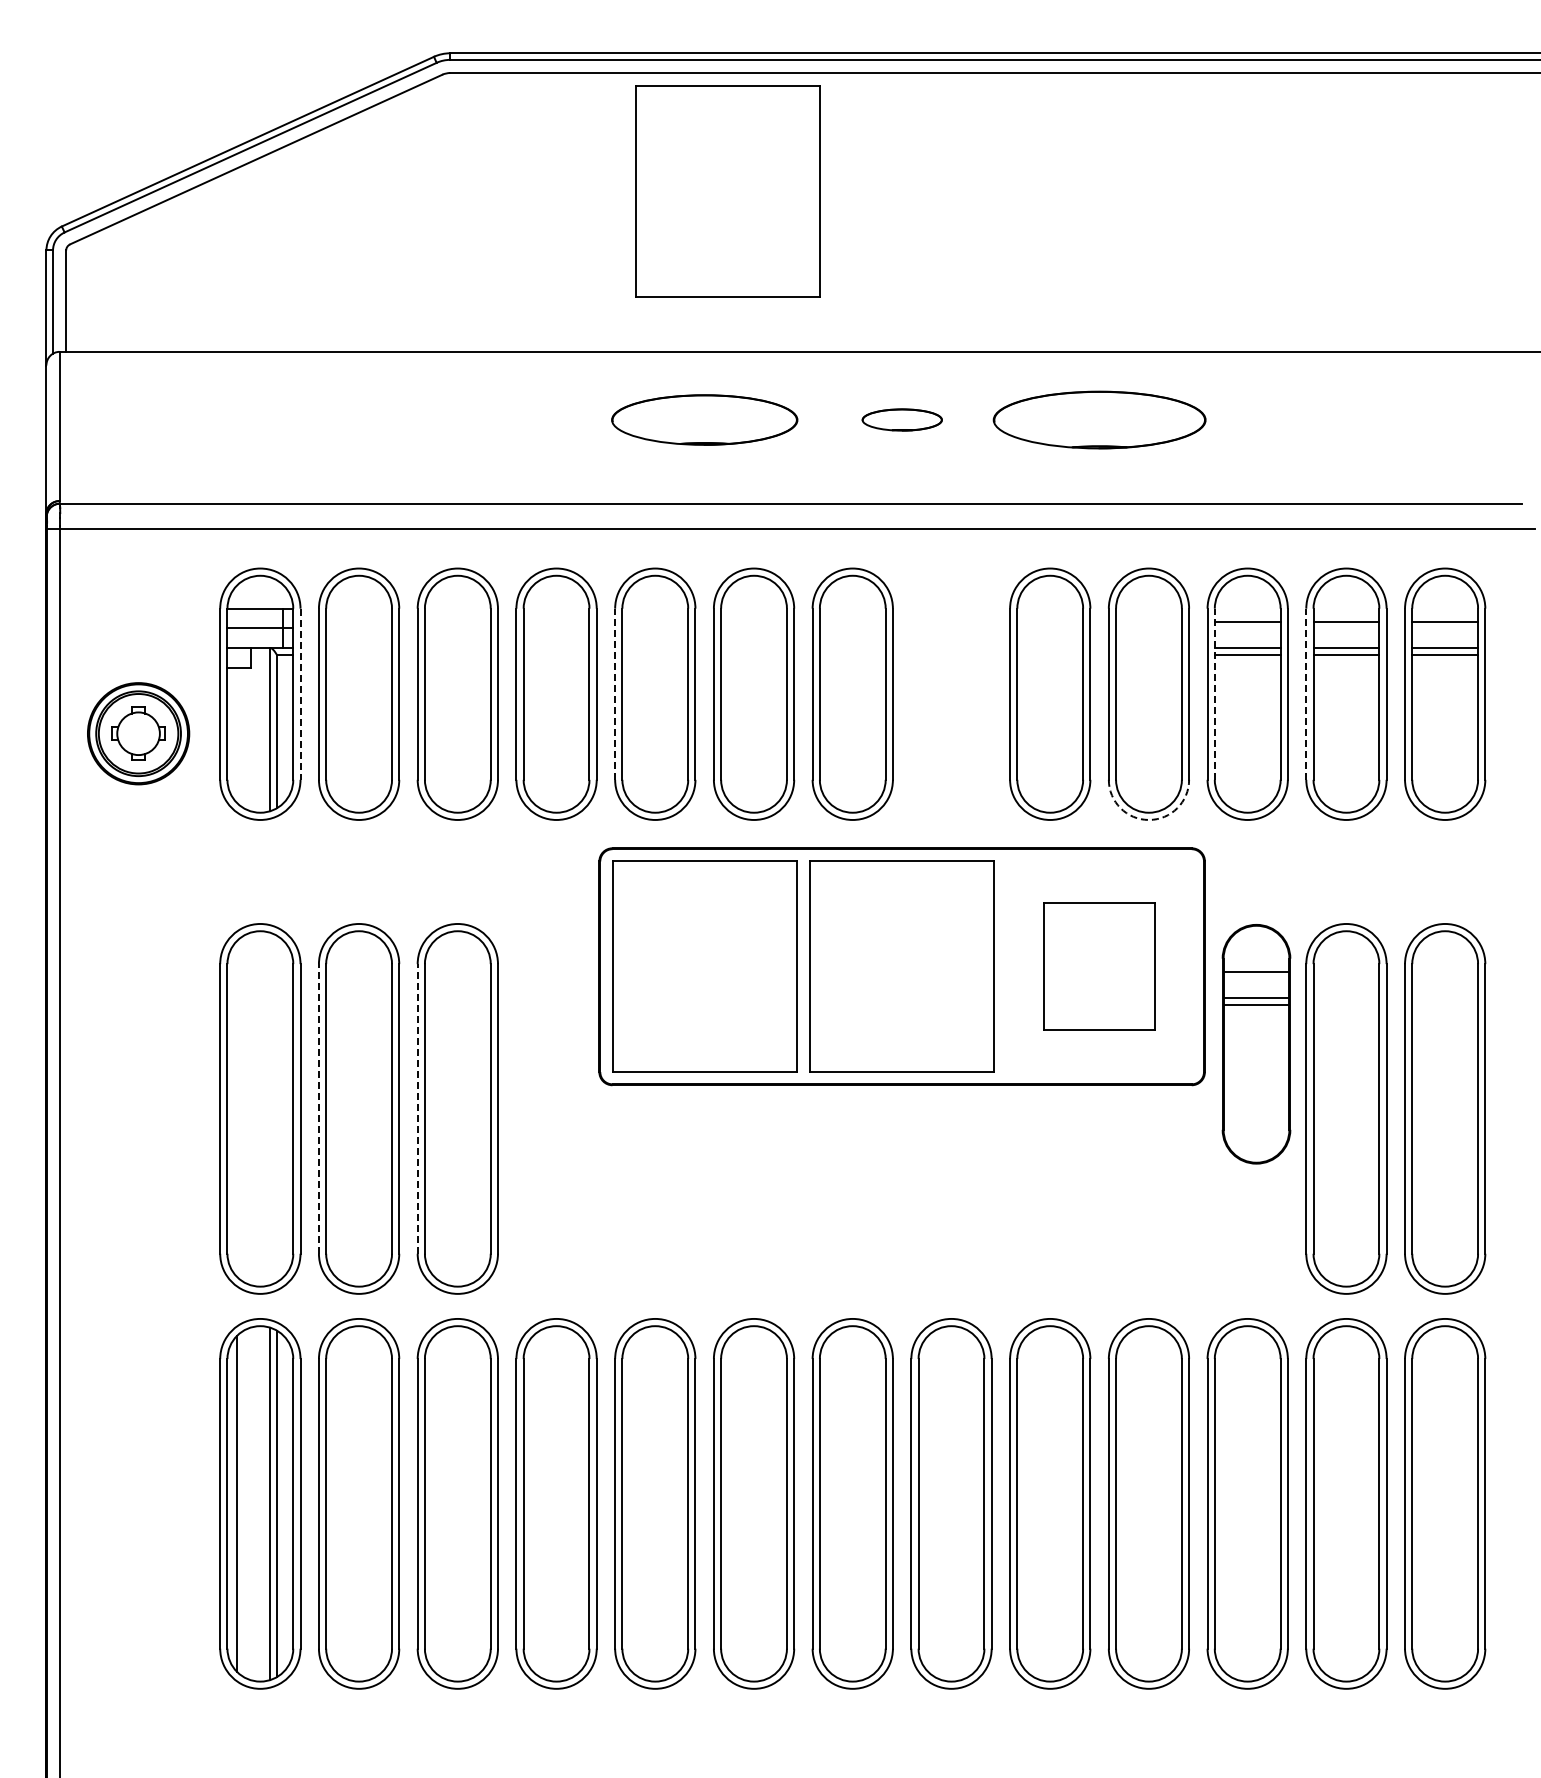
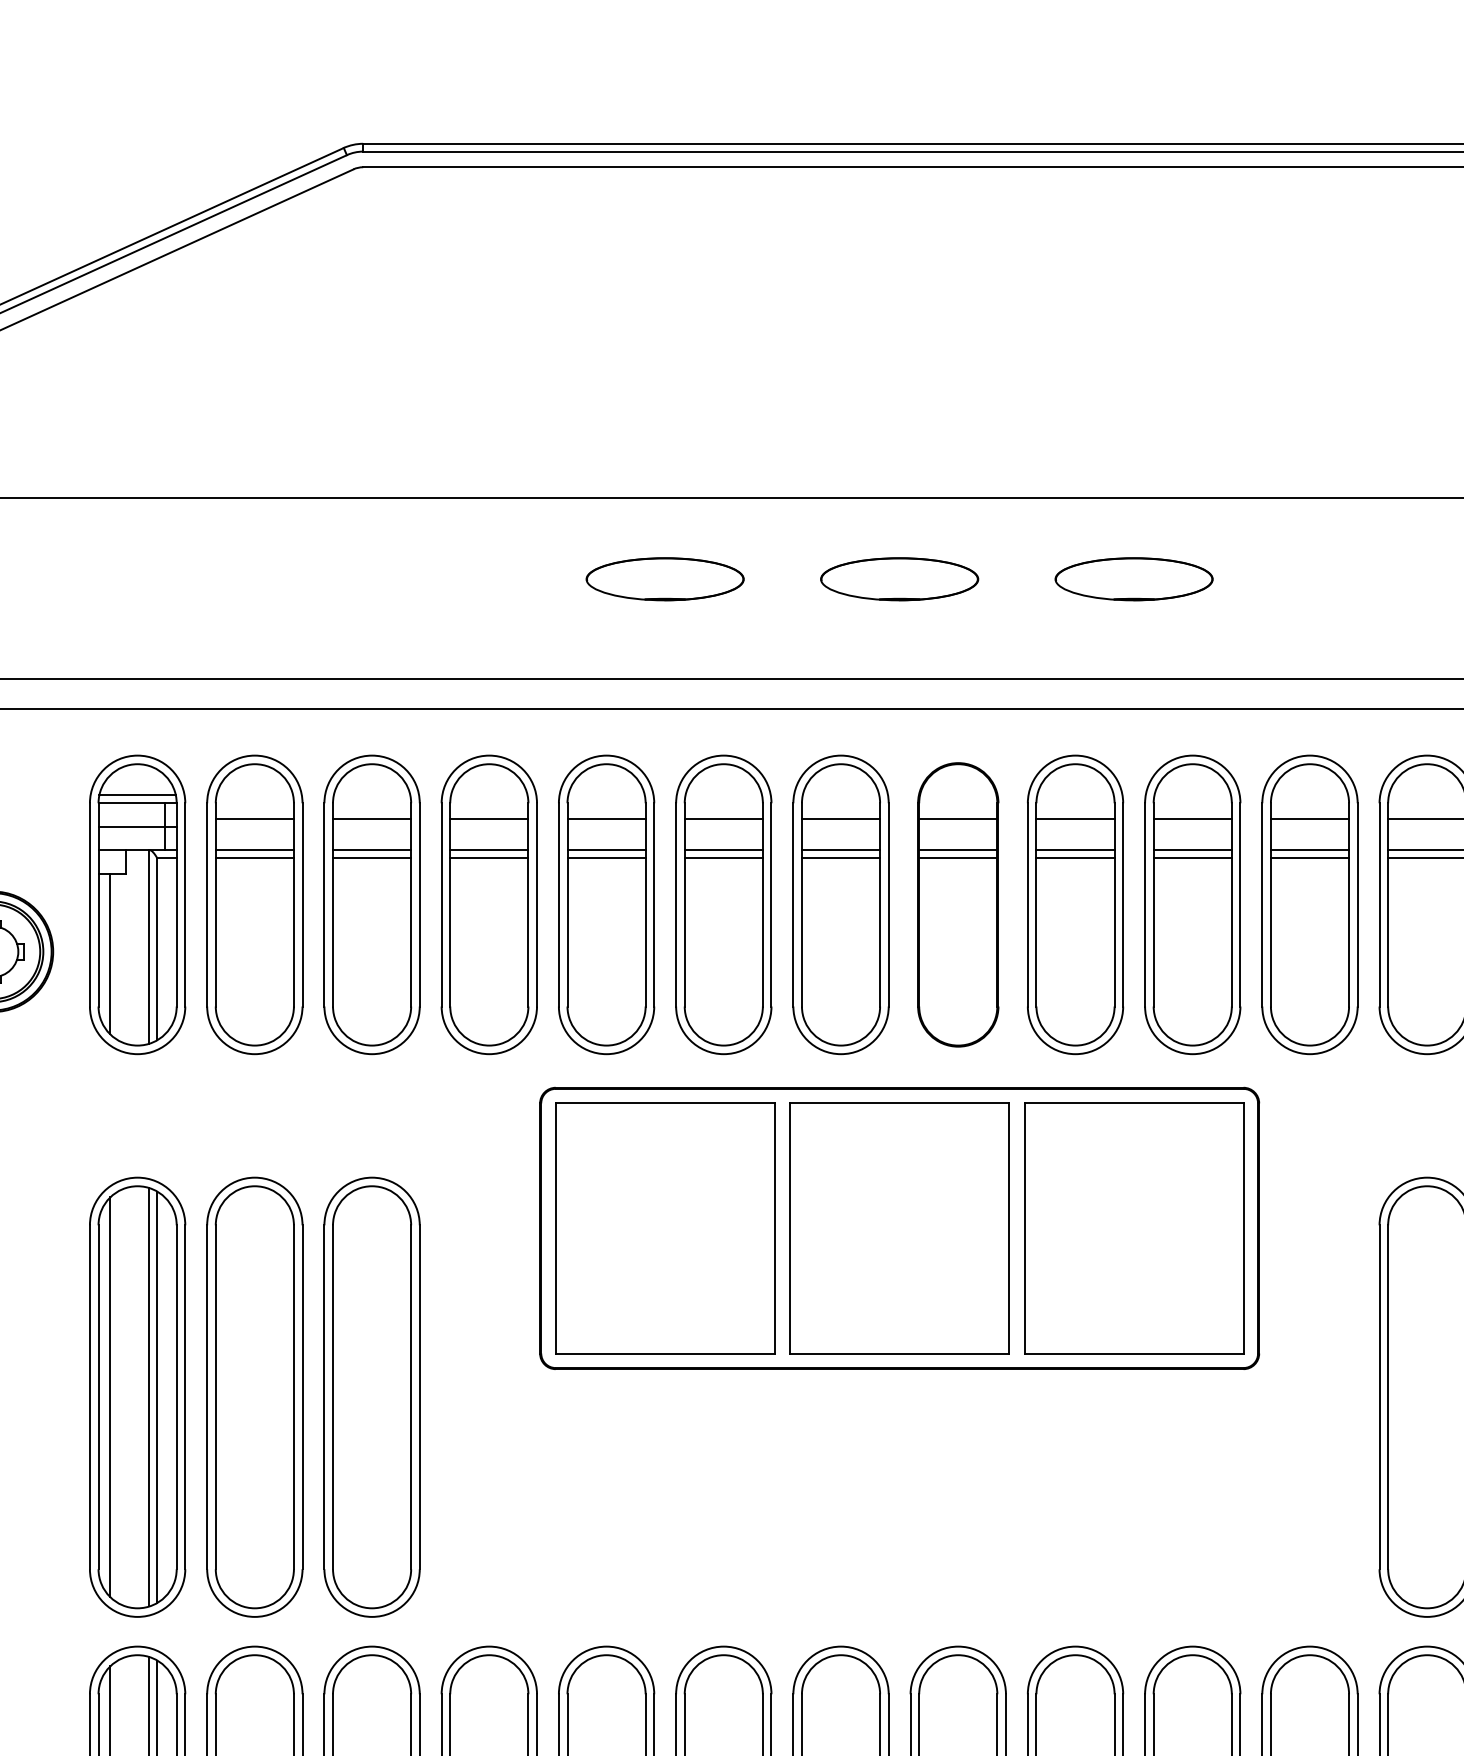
part: (727, 191) -> (692, 307), removed
part: (704, 419) -> (664, 578), size x0.71
part: (902, 419) -> (900, 578), size x1.67
part: (1099, 419) -> (1134, 578), size x0.62
line: (260, 602) -> (137, 795), added
line: (359, 621) -> (255, 818), added
line: (457, 621) -> (371, 818), added
line: (556, 621) -> (489, 818), added
line: (655, 621) -> (606, 818), added
line: (753, 621) -> (723, 818), added
line: (852, 621) -> (840, 818), added
line: (1050, 621) -> (1075, 818), added
line: (1148, 621) -> (1192, 818), added
line: (359, 648) -> (255, 850), added
line: (457, 648) -> (371, 850), added
line: (556, 648) -> (489, 850), added
line: (655, 648) -> (606, 850), added
line: (753, 648) -> (723, 850), added
line: (852, 648) -> (840, 850), added
line: (1050, 648) -> (1075, 850), added
line: (1148, 648) -> (1192, 850), added
line: (359, 654) -> (255, 857), added
line: (457, 654) -> (371, 857), added
line: (556, 654) -> (489, 857), added
line: (655, 654) -> (606, 857), added
line: (753, 654) -> (723, 857), added
line: (852, 654) -> (840, 857), added
line: (1050, 654) -> (1075, 857), added
line: (1148, 654) -> (1192, 857), added
line: (300, 694) -> (185, 905), dashed -> solid
line: (615, 694) -> (559, 905), dashed -> solid
line: (1214, 694) -> (1270, 905), dashed -> solid
line: (1306, 694) -> (1379, 905), dashed -> solid
line: (237, 735) -> (110, 953), added
arc: (1148, 819) -> (1192, 1053), dashed -> solid
part: (1099, 966) -> (1134, 1228), size x1.67
part: (1256, 1044) -> (958, 905), moved
line: (237, 1108) -> (110, 1396), added
line: (270, 1108) -> (149, 1396), added
line: (276, 1108) -> (156, 1396), added
line: (318, 1108) -> (206, 1396), dashed -> solid
line: (417, 1108) -> (324, 1396), dashed -> solid

